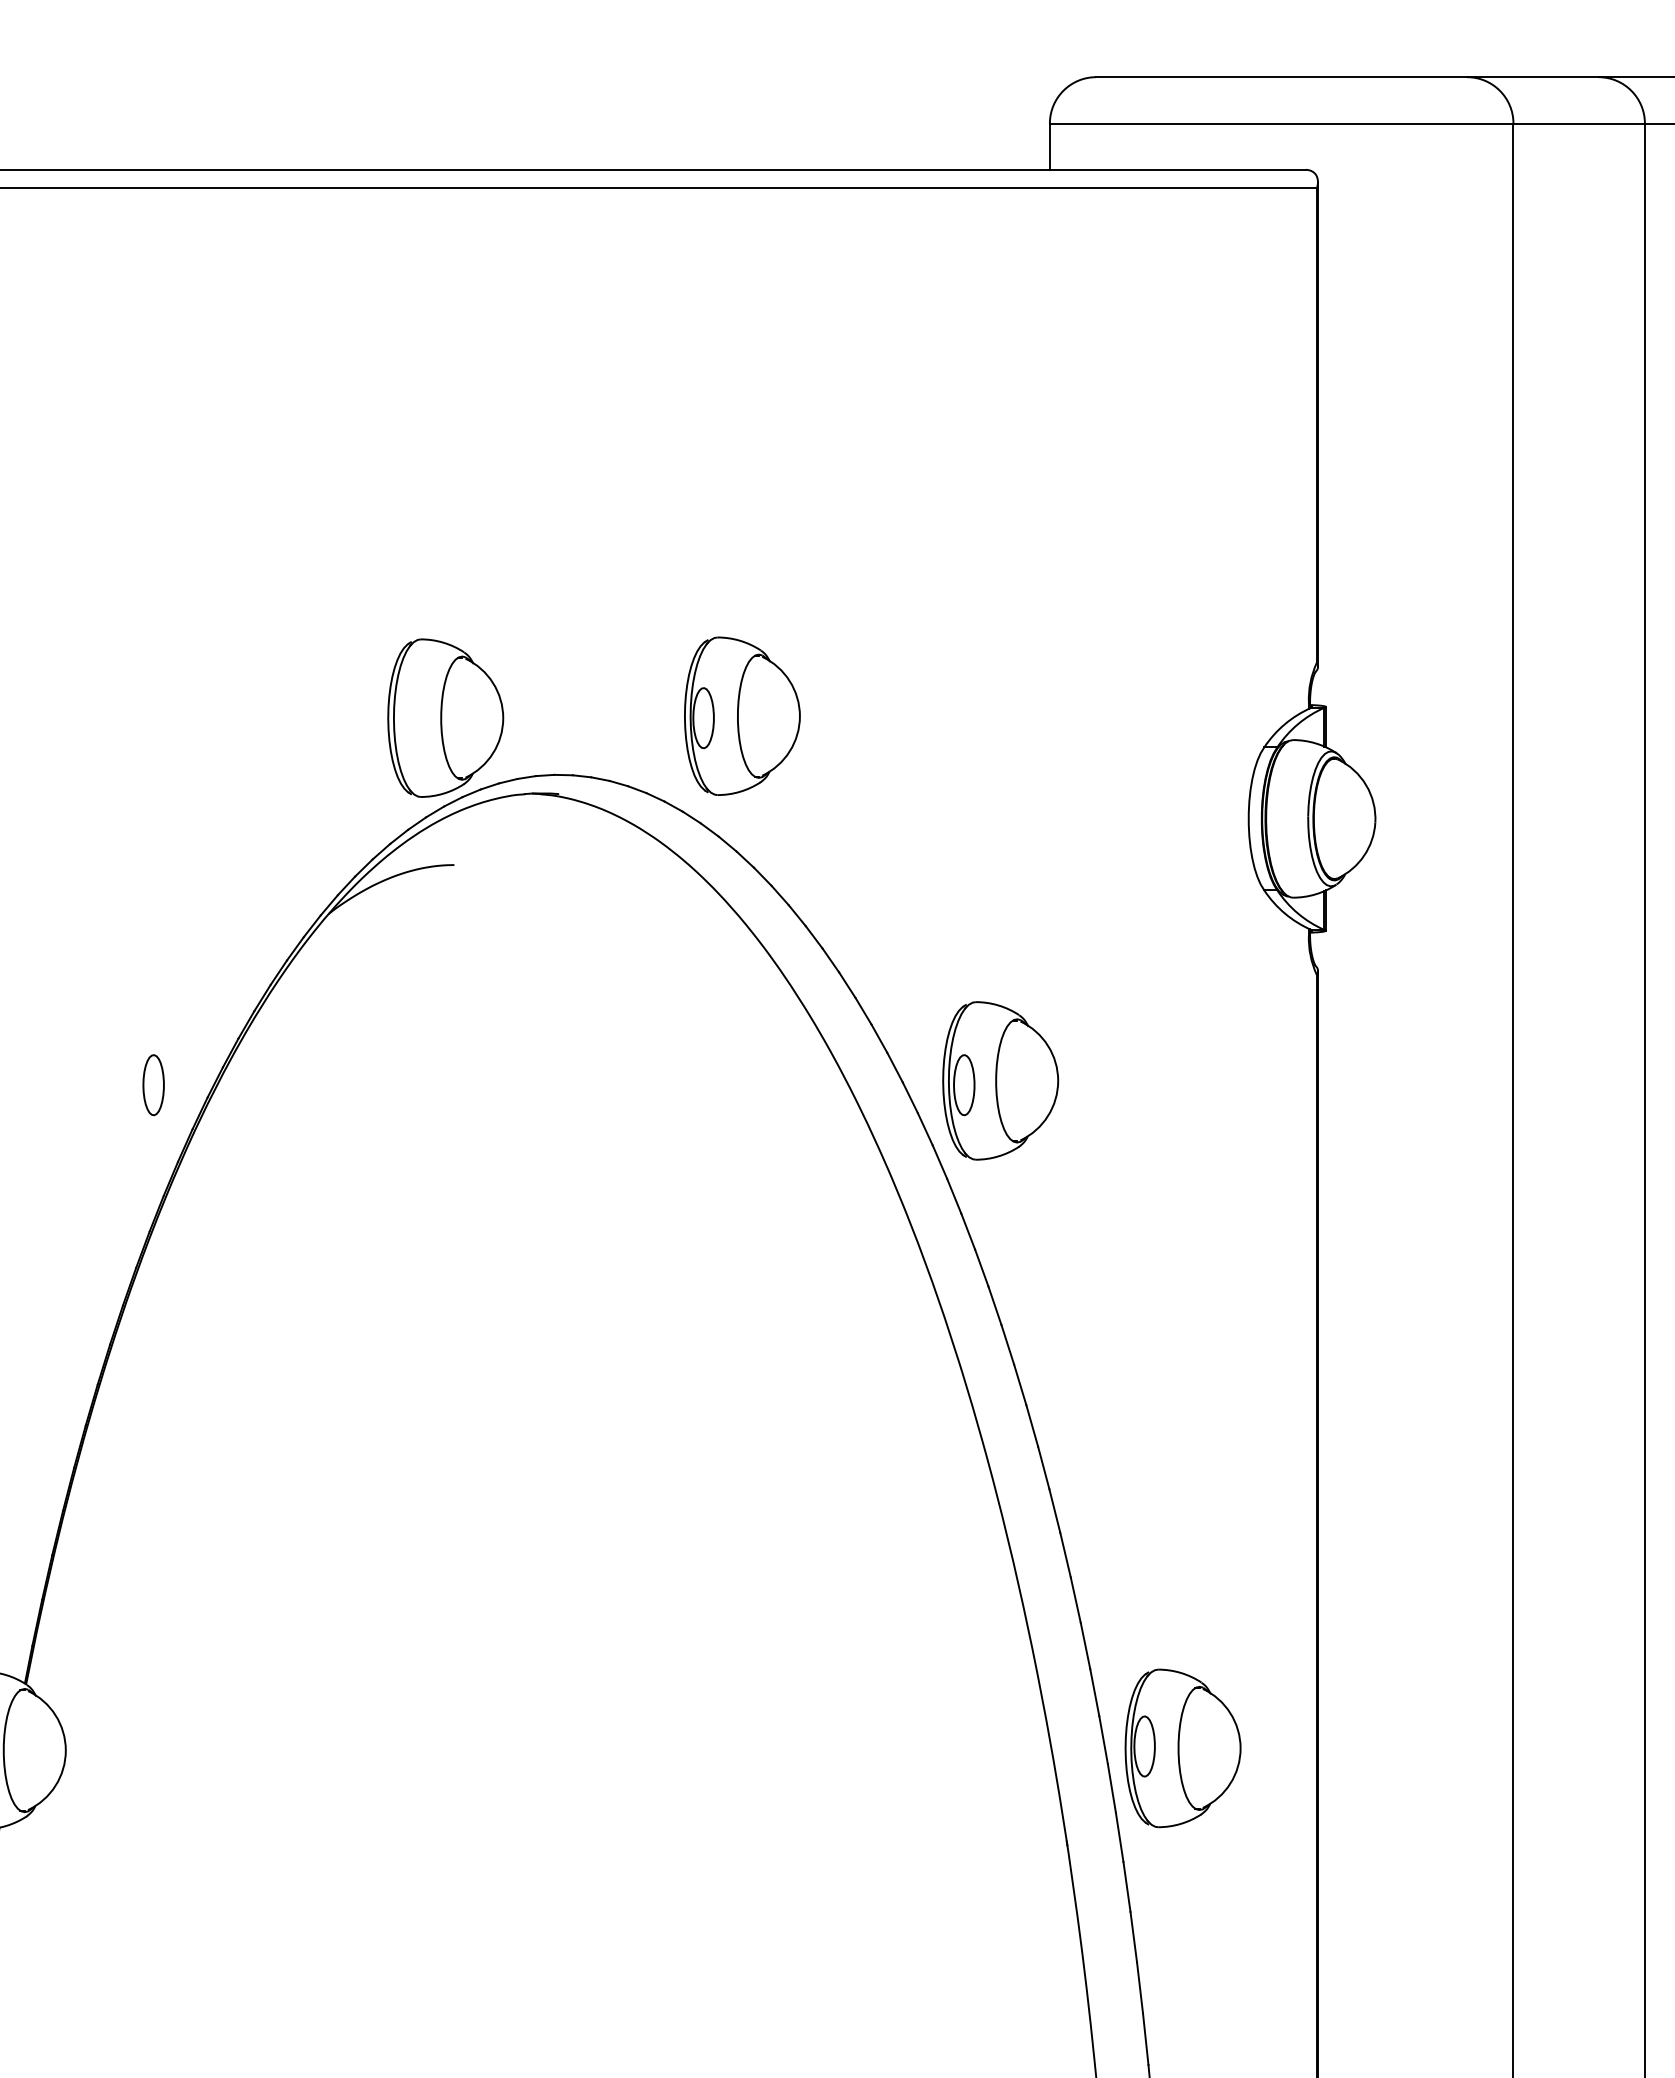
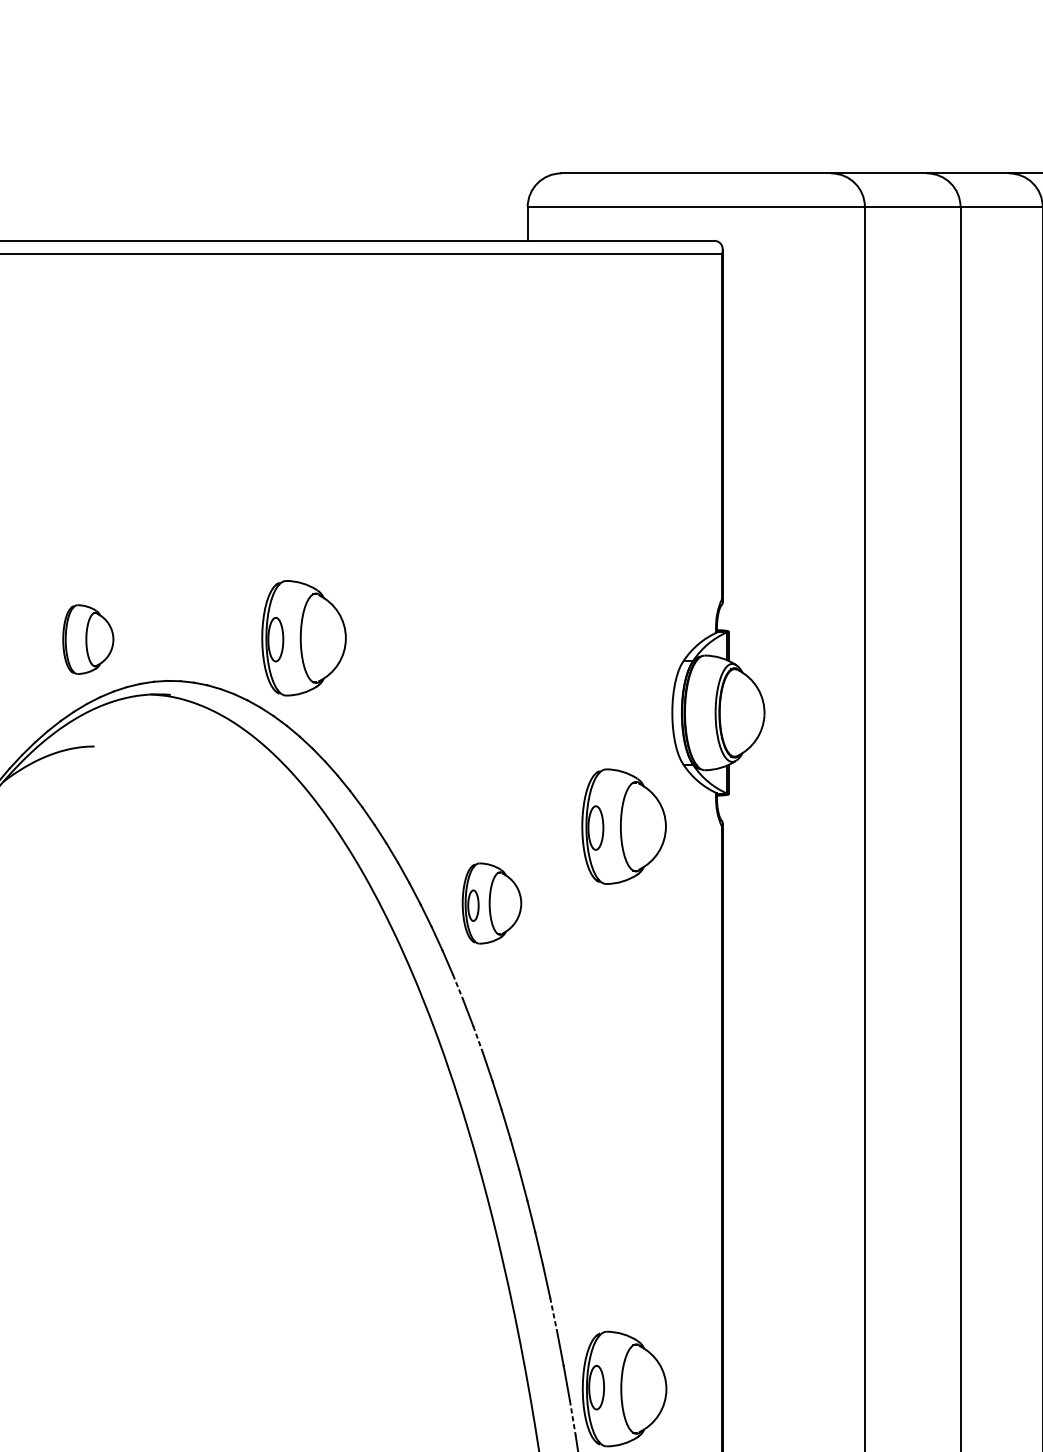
part: (445, 717) -> (88, 639), size x0.6
part: (1182, 974) -> (624, 826), added
part: (1000, 1080) -> (491, 903), size x0.7
line: (954, 1196) -> (458, 987), solid -> dashed
line: (981, 1268) -> (477, 1039), solid -> dashed
line: (1085, 1645) -> (553, 1314), solid -> dashed
line: (1111, 1788) -> (572, 1418), solid -> dashed

